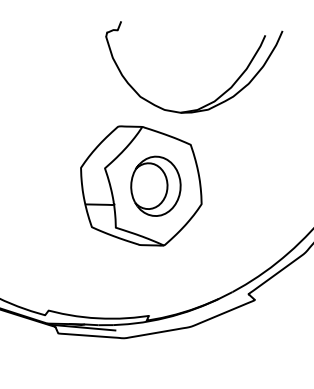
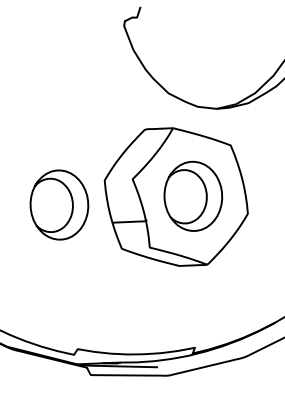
part: (40, 185) -> (58, 204), added

